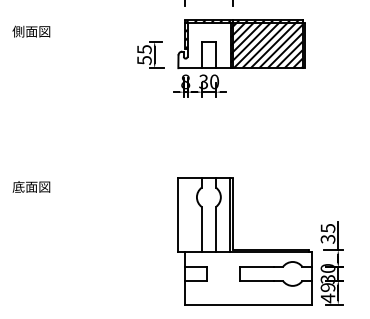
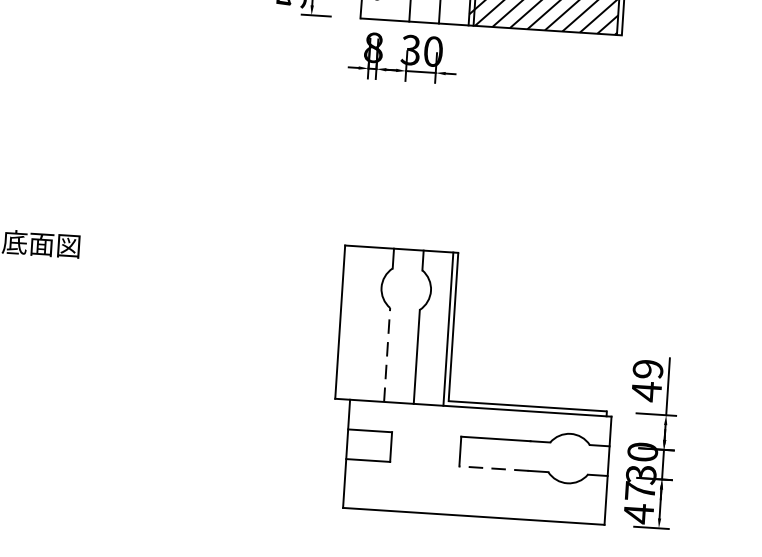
line: (201, 229) -> (386, 354), solid -> dashed
text: (327, 234) -> (646, 381), 35 -> 49
line: (256, 281) -> (493, 469), solid -> dashed
text: (327, 287) -> (639, 491), 49 -> 47

